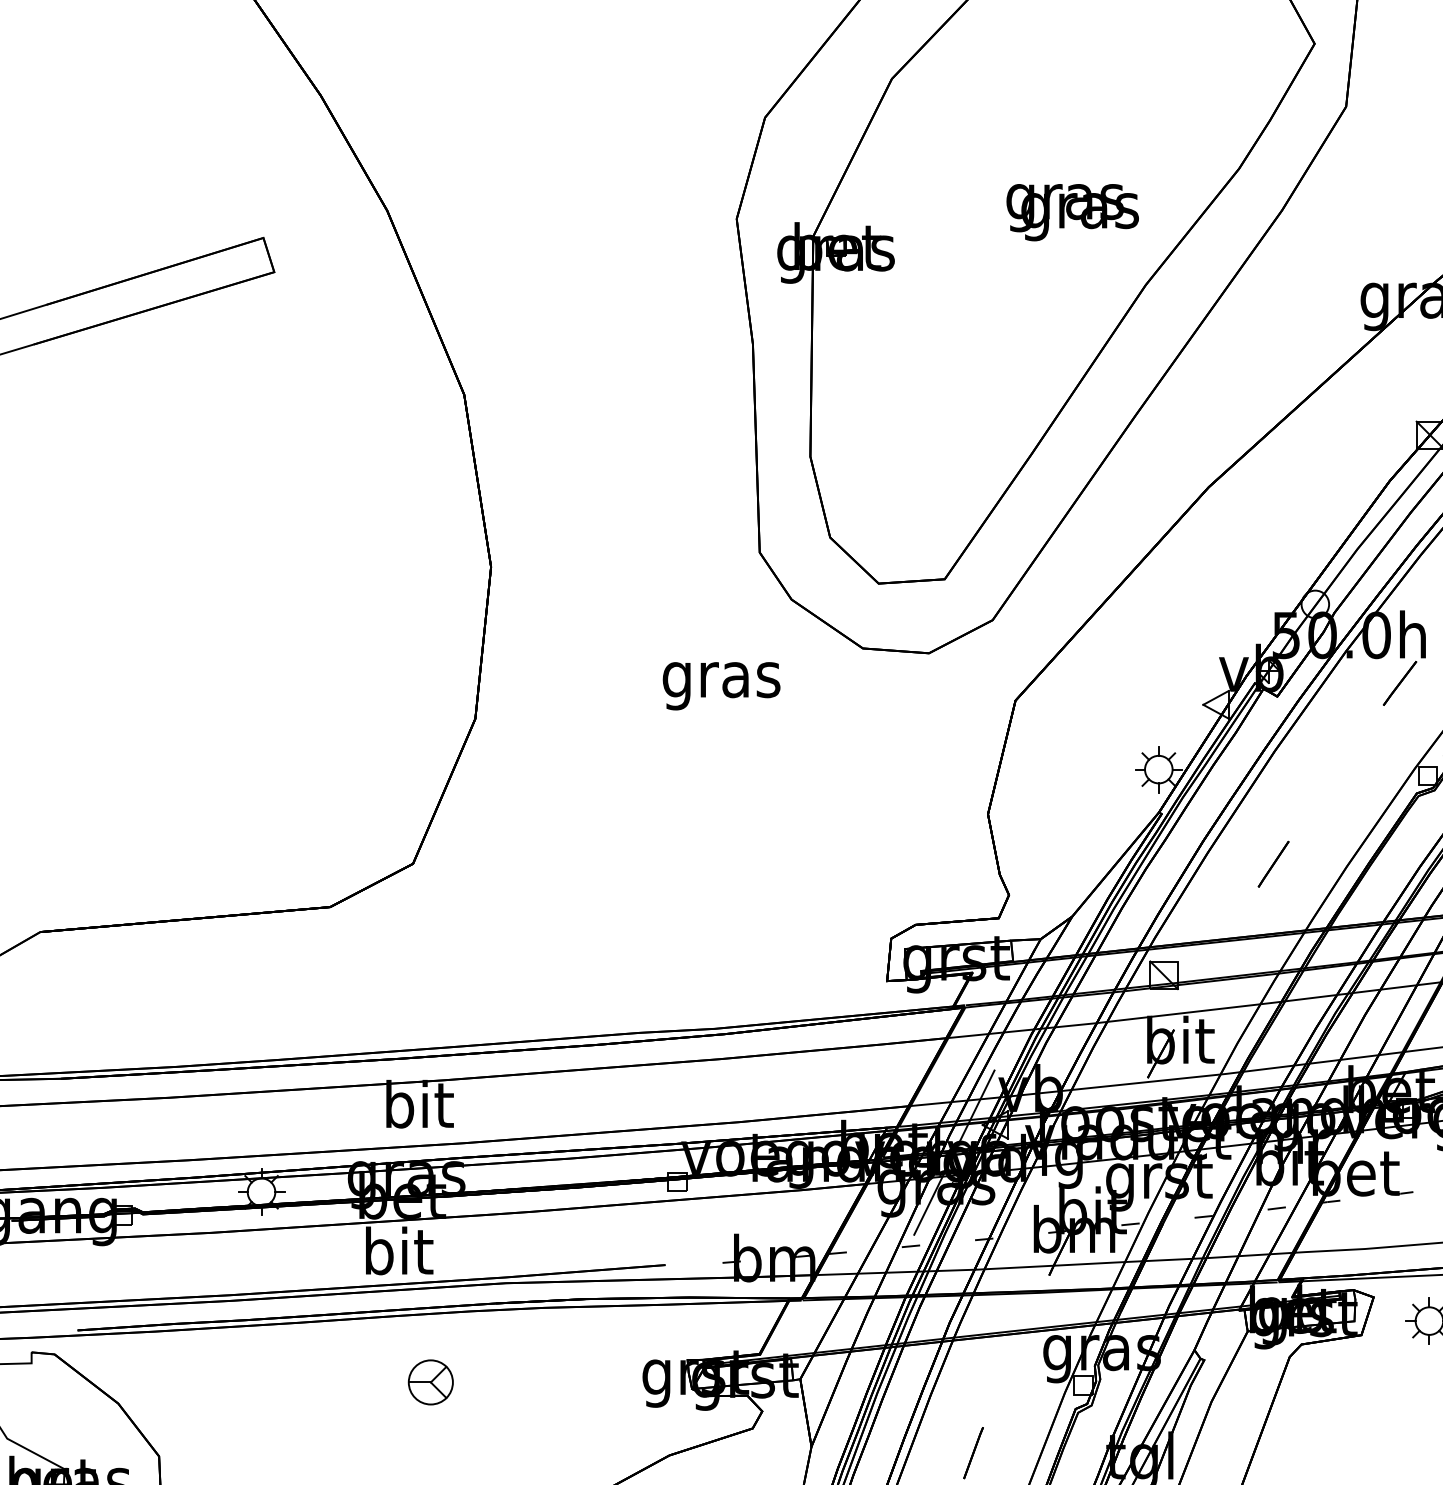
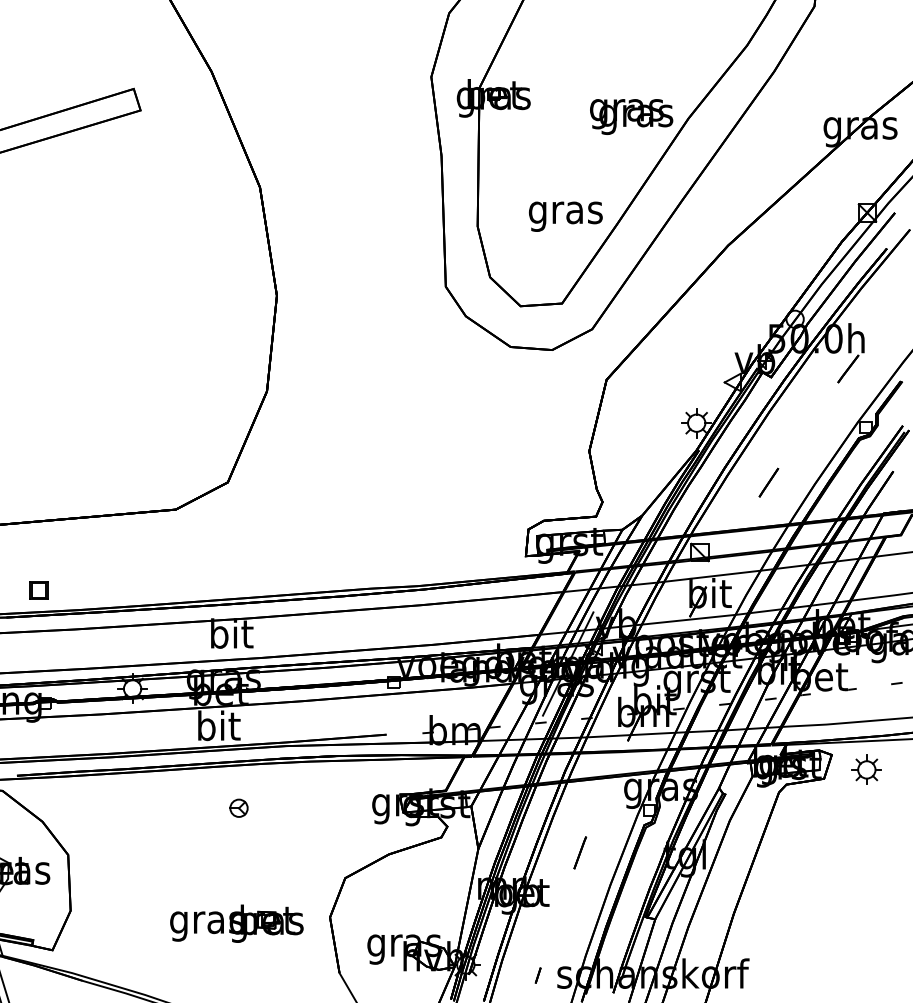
text: (1072, 211) -> (631, 116), moved
text: (721, 685) -> (565, 216), moved
part: (111, 1035) -> (38, 590), added
part: (429, 1380) -> (238, 807), size x0.62

